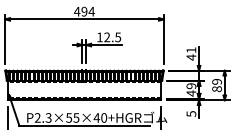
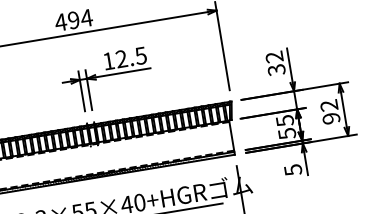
text: (191, 53) -> (275, 62), 41 -> 32
text: (216, 85) -> (329, 112), 89 -> 92
text: (191, 89) -> (286, 126), 49 -> 55

